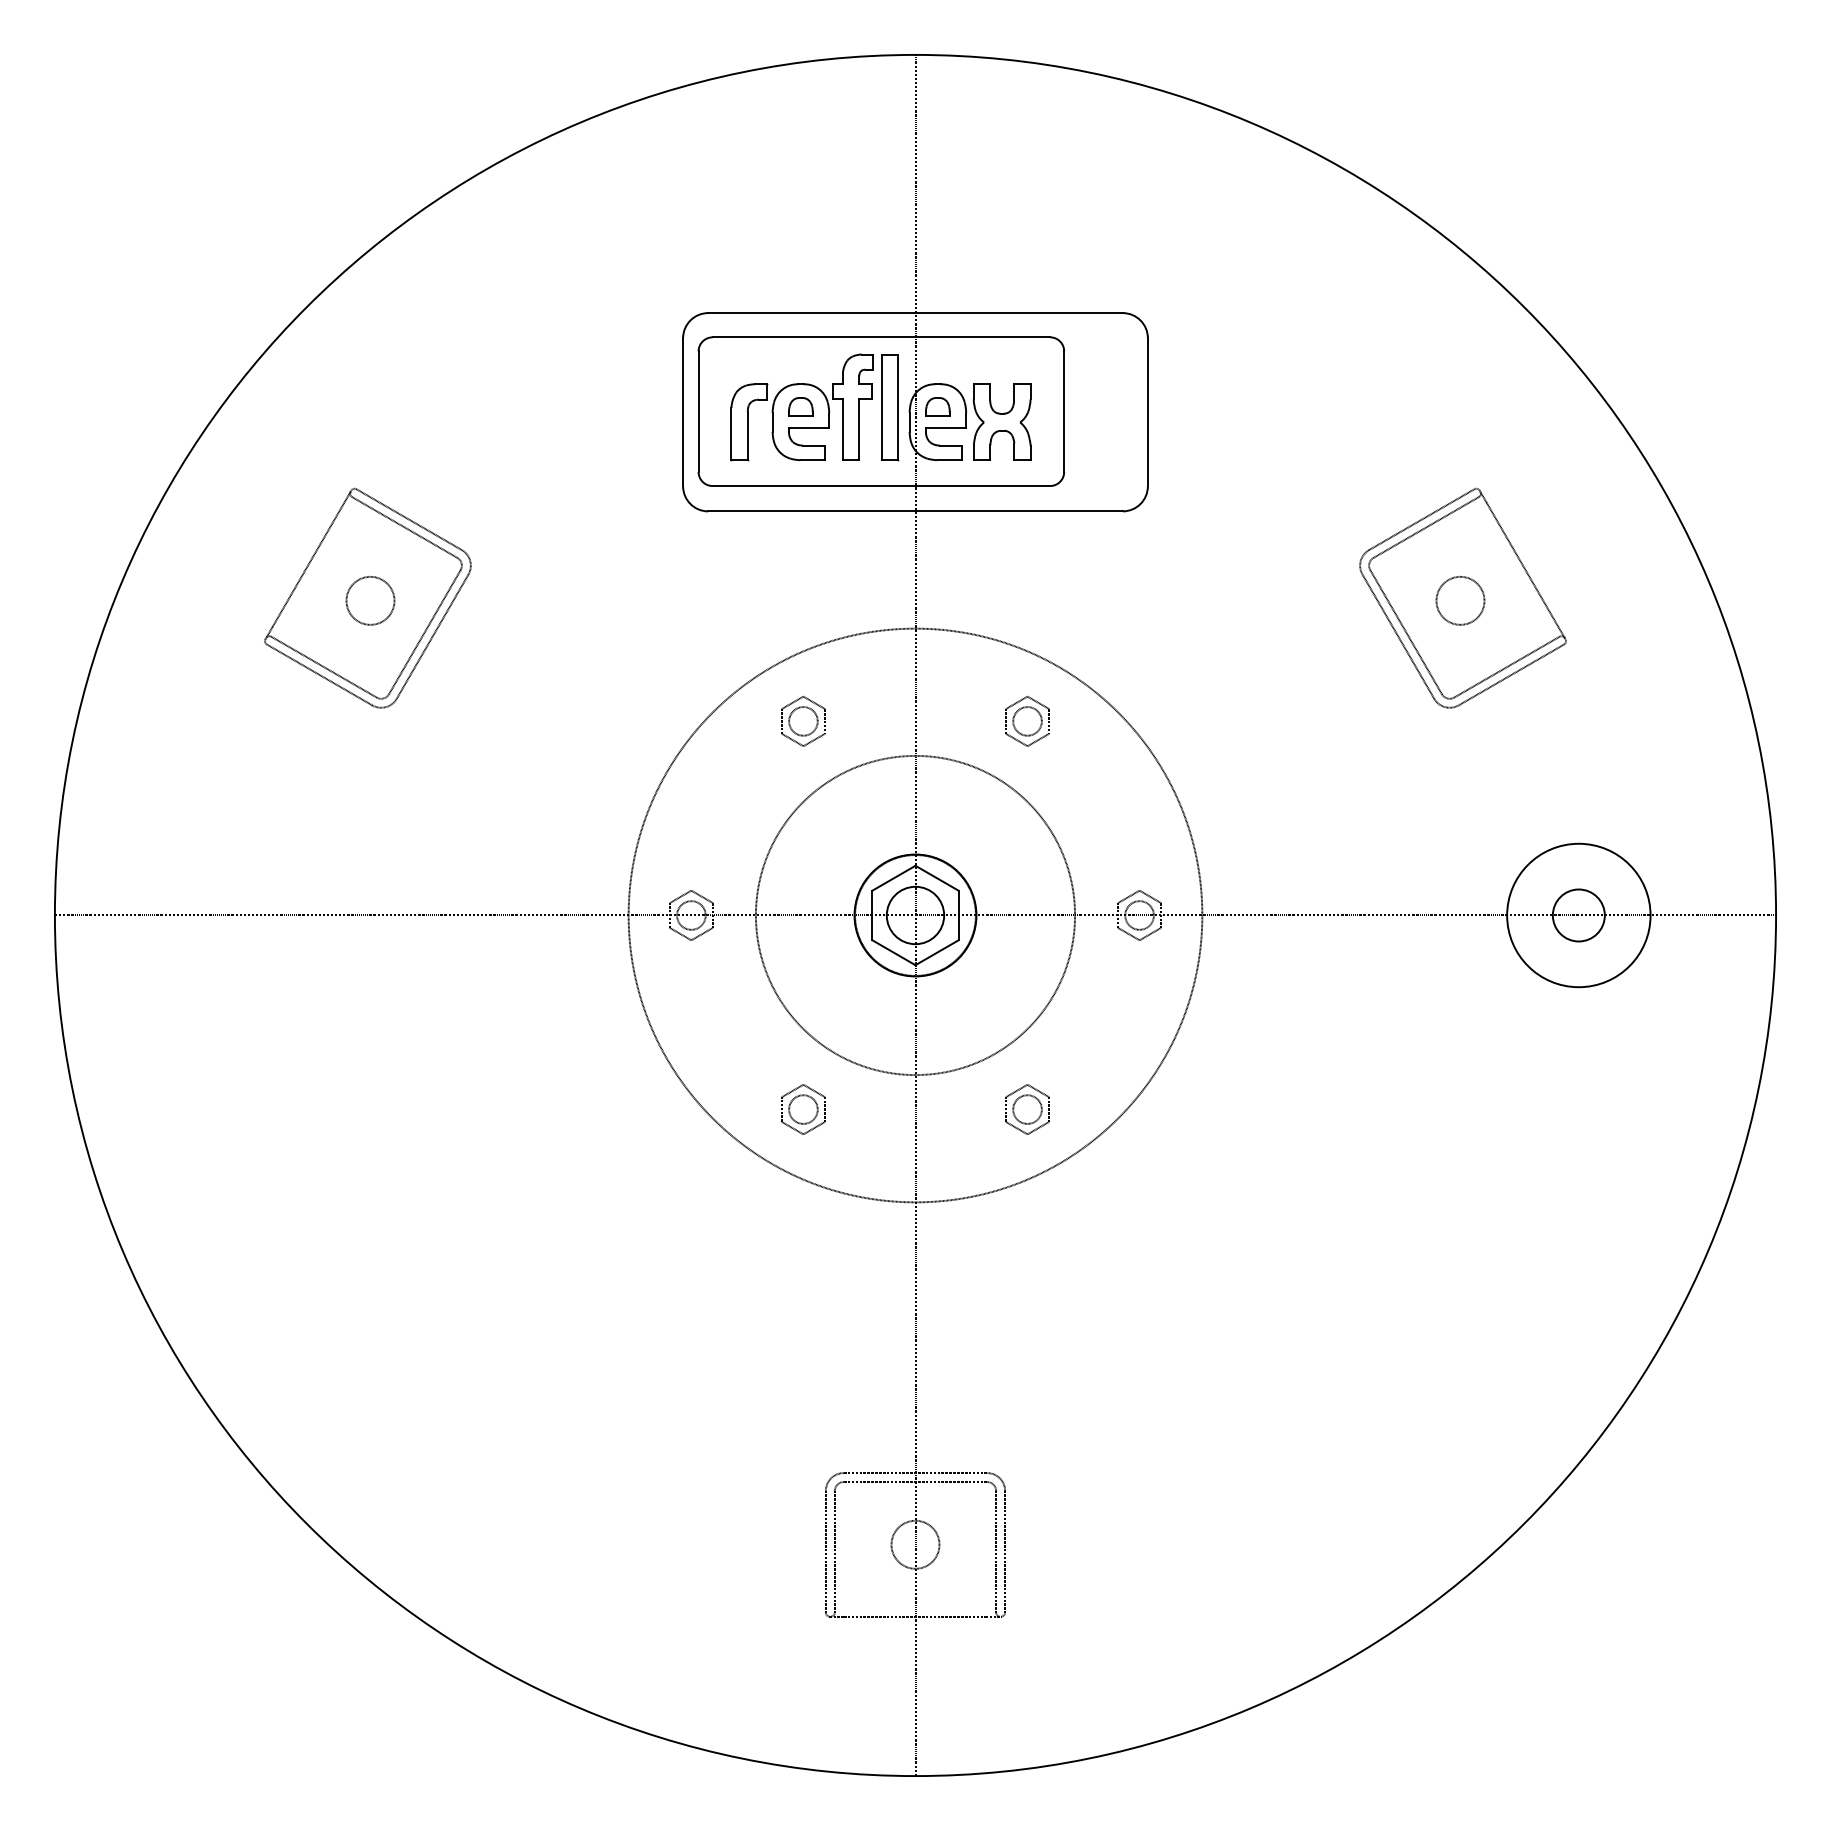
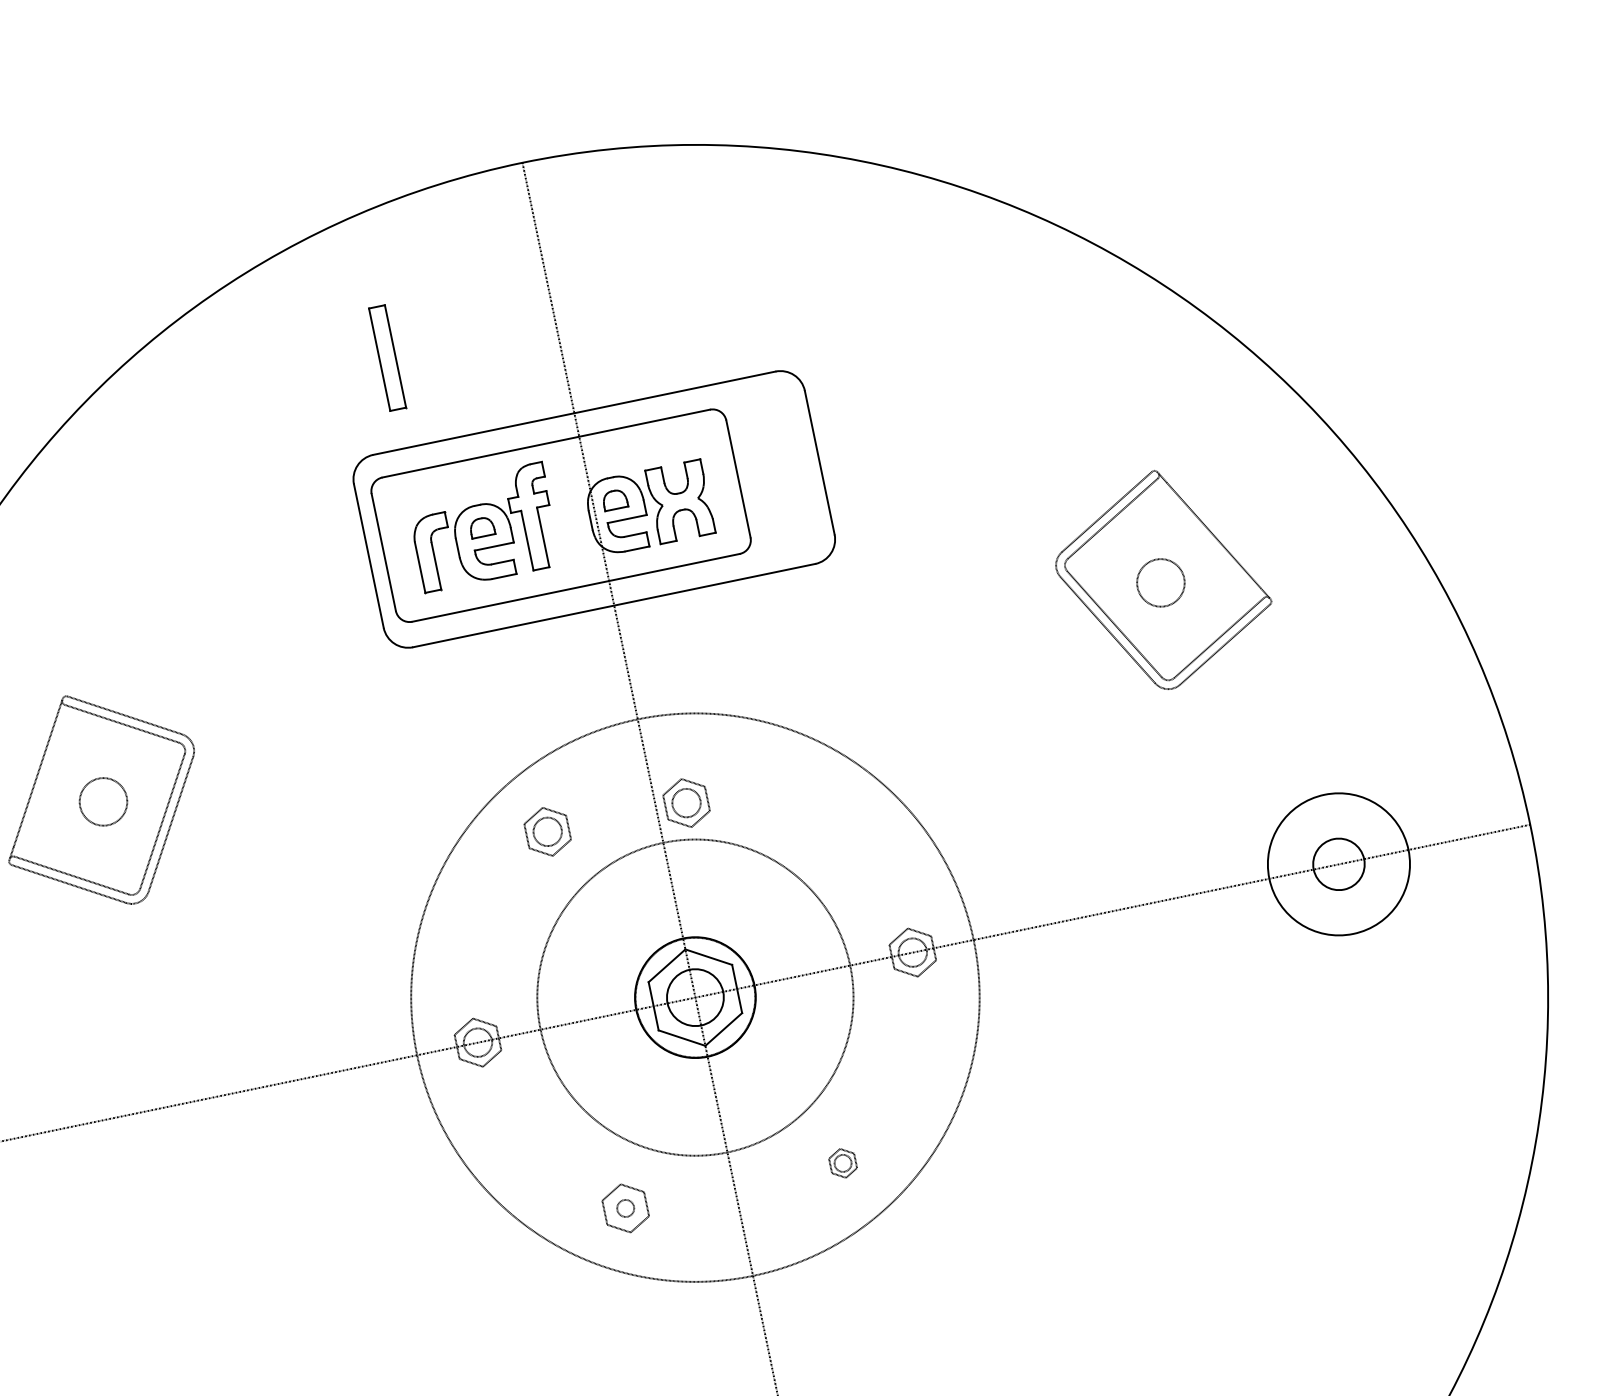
part: (890, 407) -> (387, 358), moved
part: (1027, 721) -> (686, 803), moved
circle: (803, 1109) -> (625, 1208), size x0.6
part: (1027, 1109) -> (843, 1163), size x0.6

